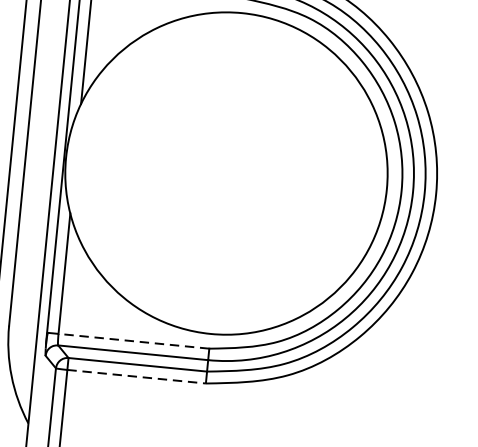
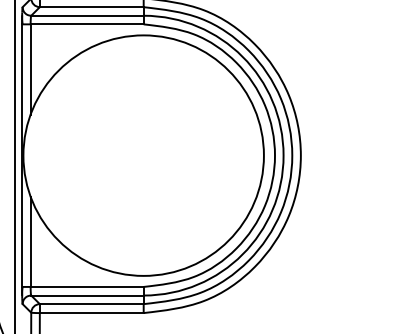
line: (134, 340) -> (87, 286), dashed -> solid
line: (136, 377) -> (91, 313), dashed -> solid

